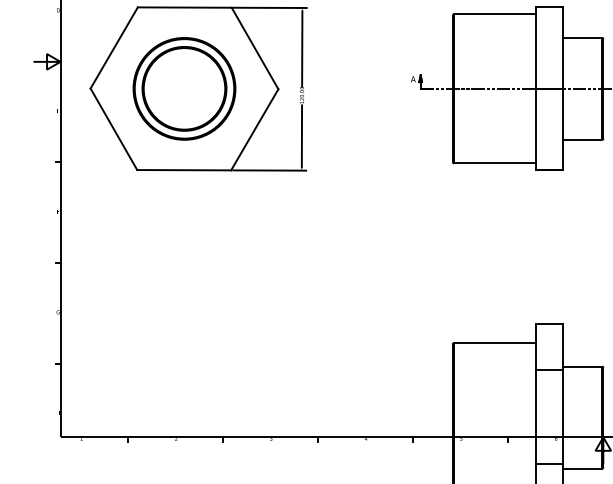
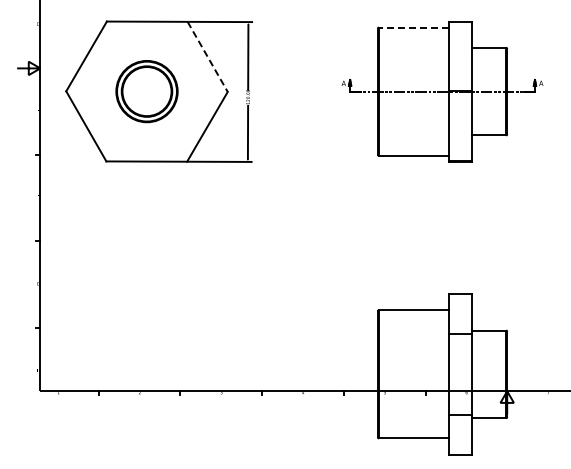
line: (494, 14) -> (413, 27), solid -> dashed
line: (254, 49) -> (207, 57), solid -> dashed
part: (183, 88) -> (146, 91), size x0.7

